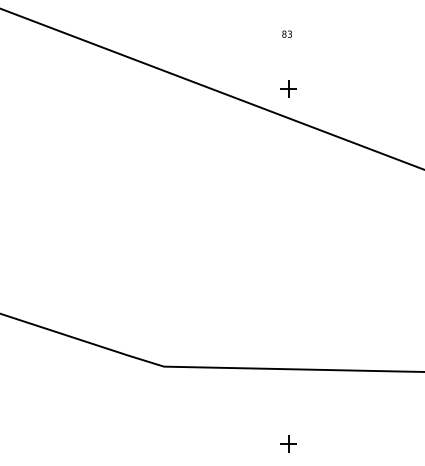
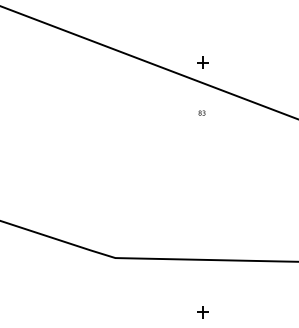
text: (286, 33) -> (201, 112), moved

